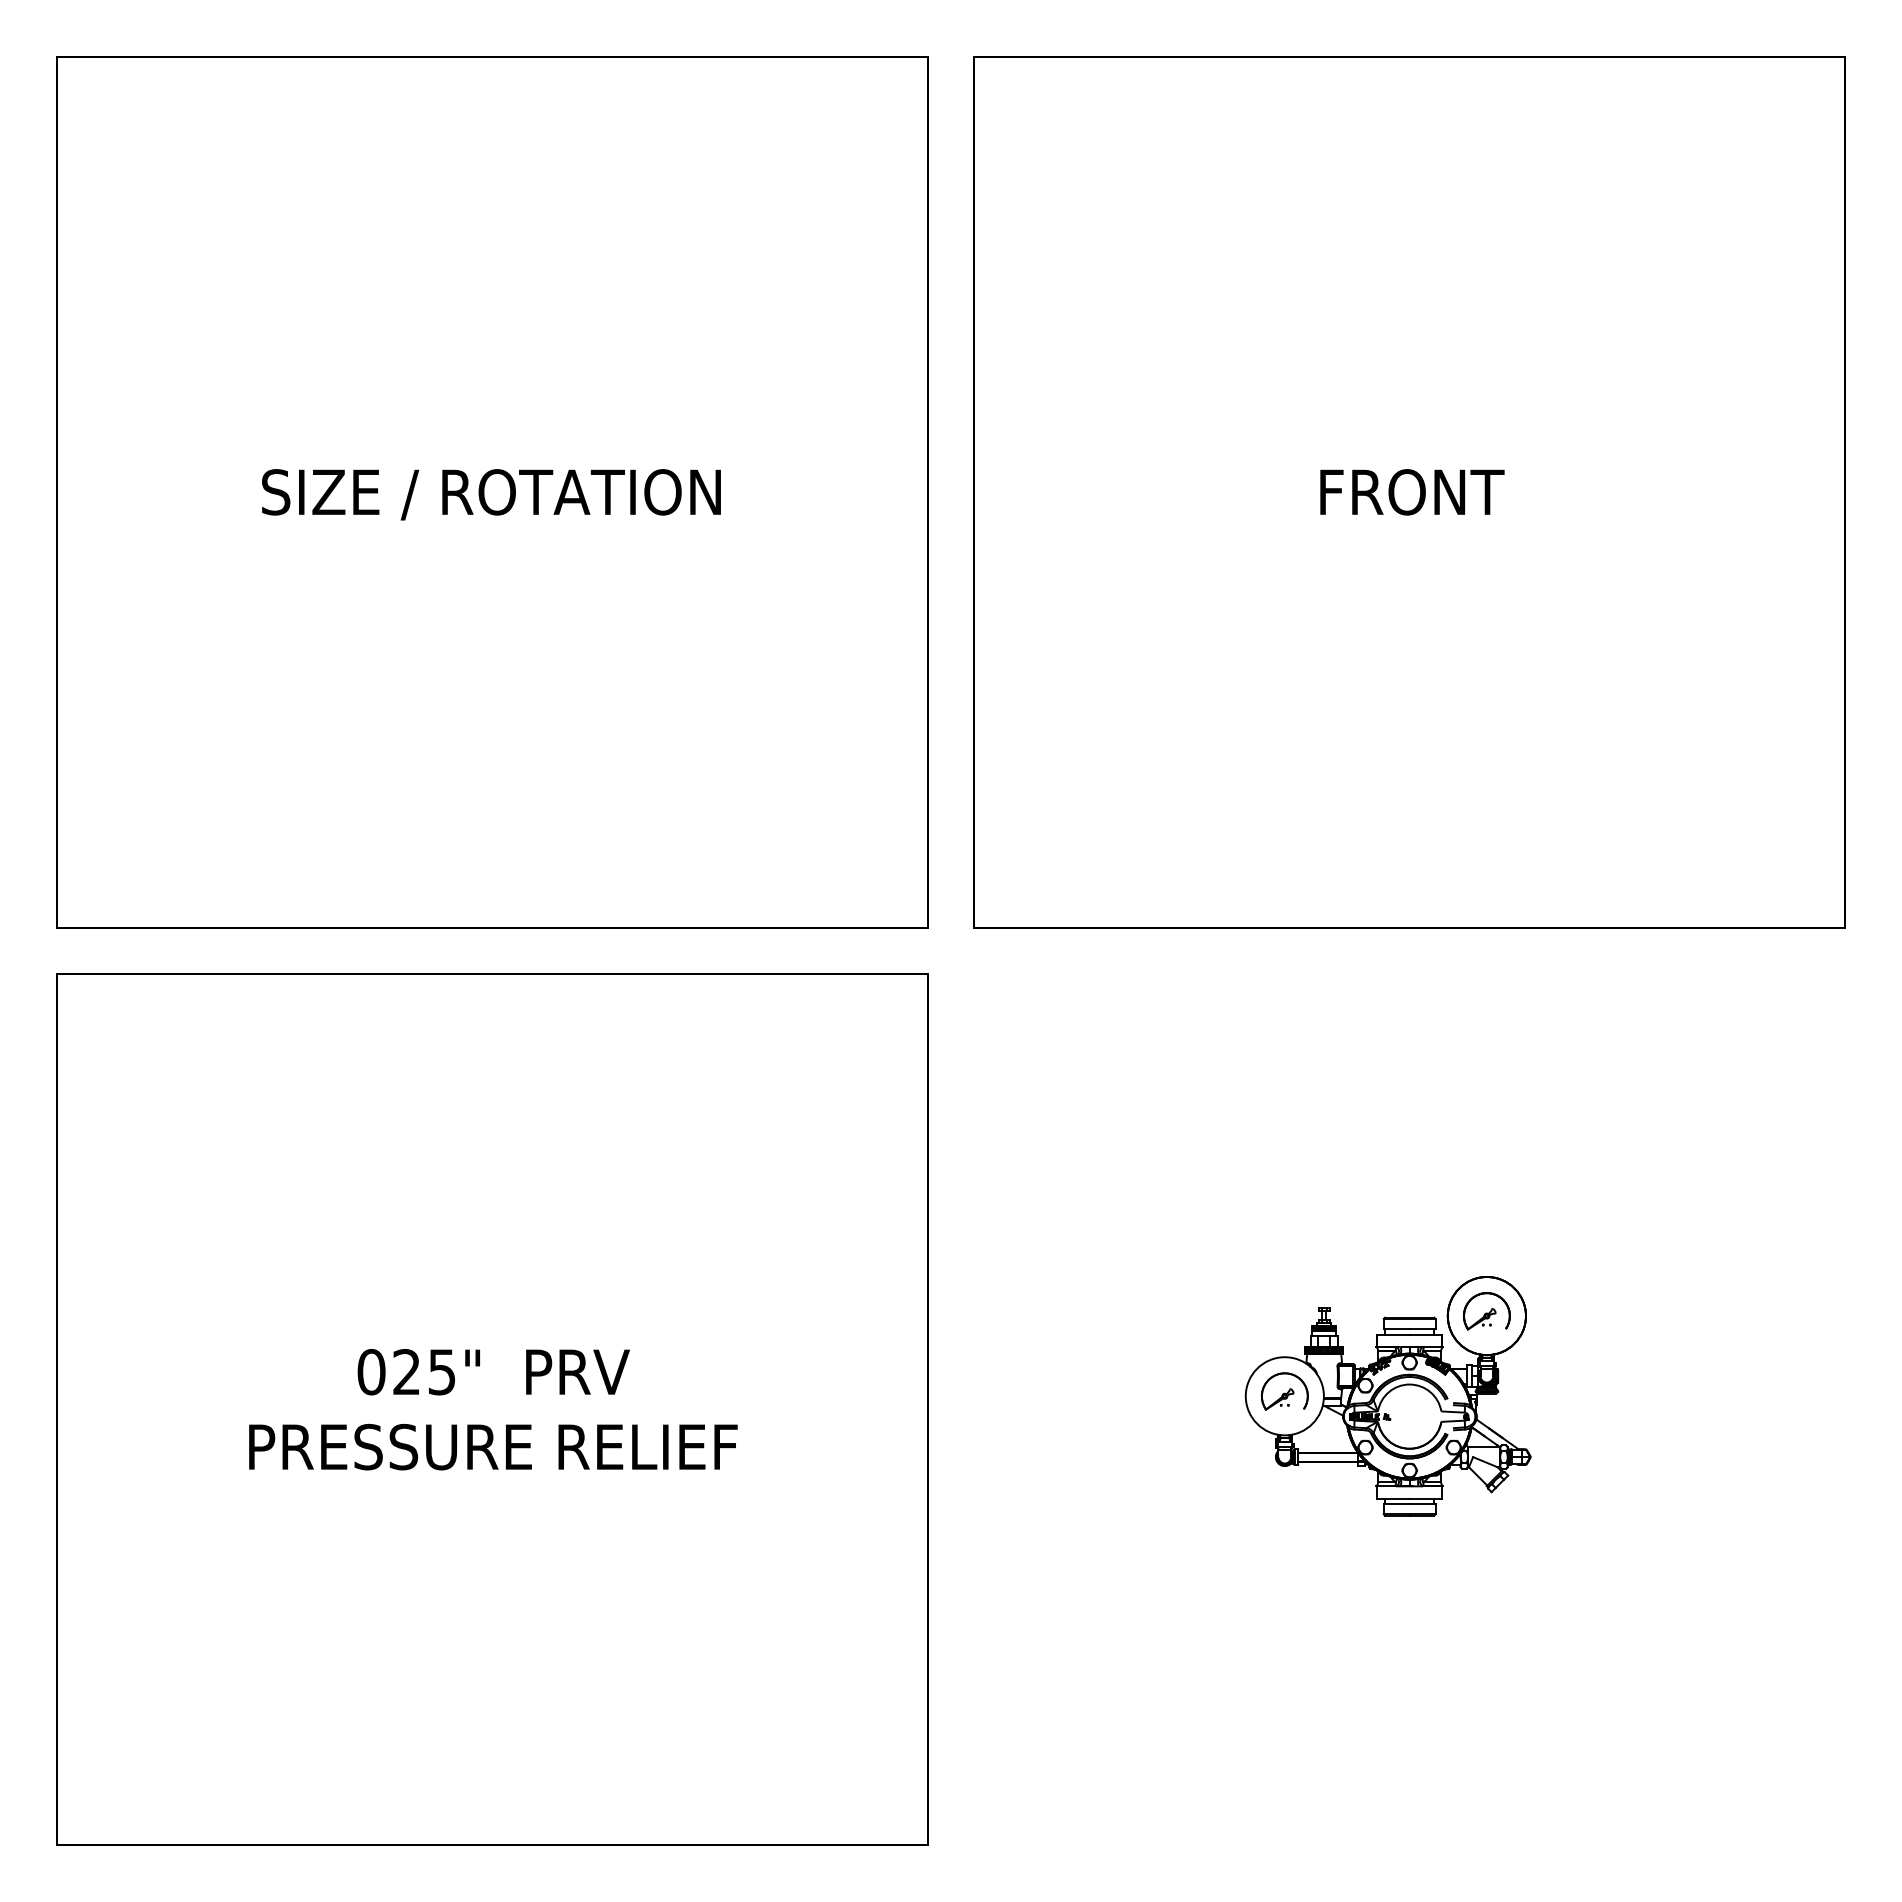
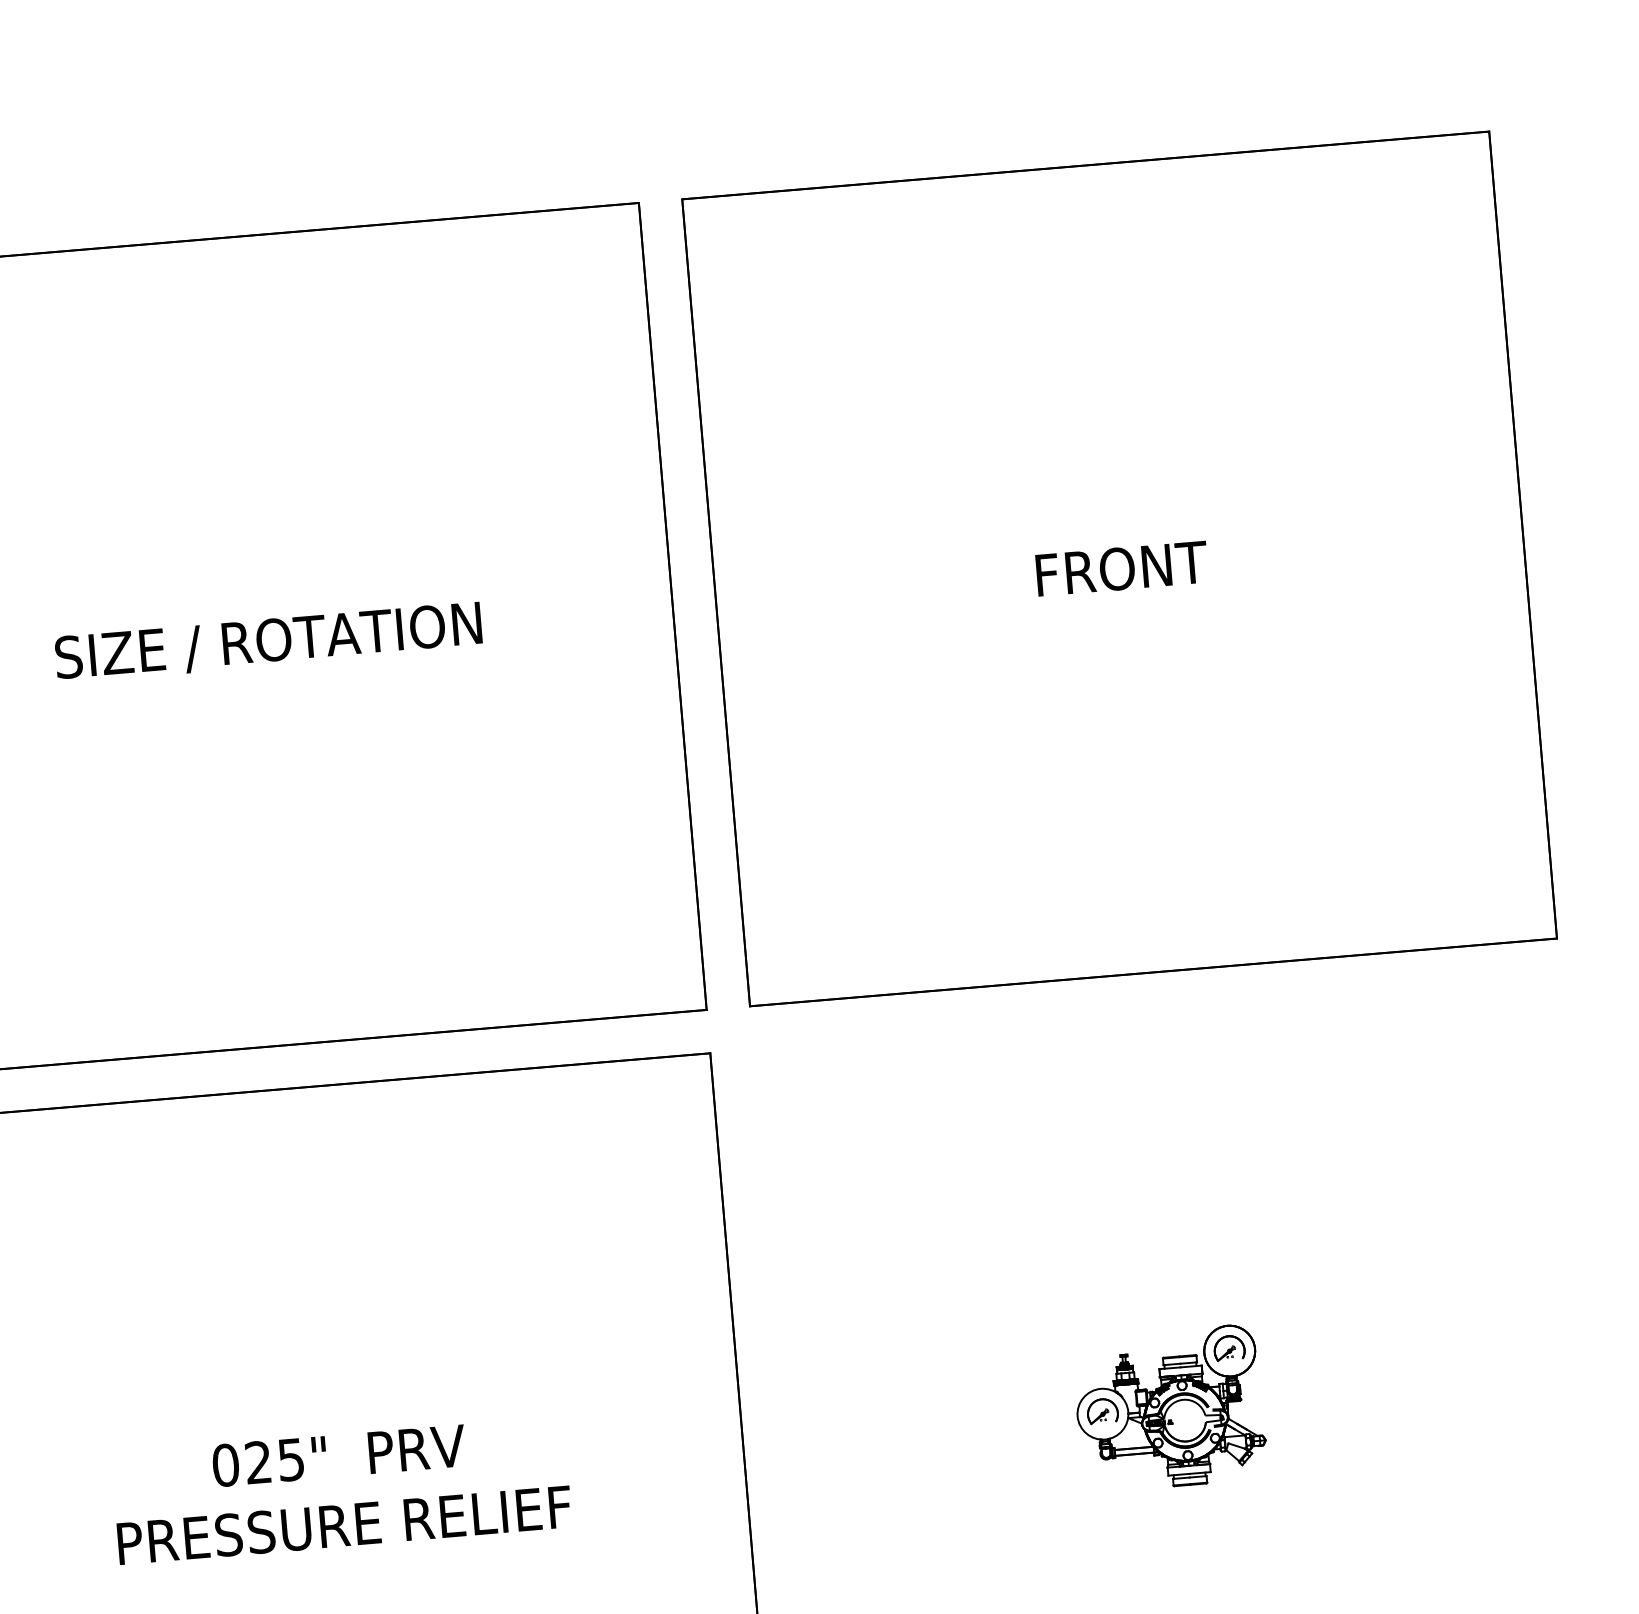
part: (1387, 1396) -> (1169, 1408), size x0.7

